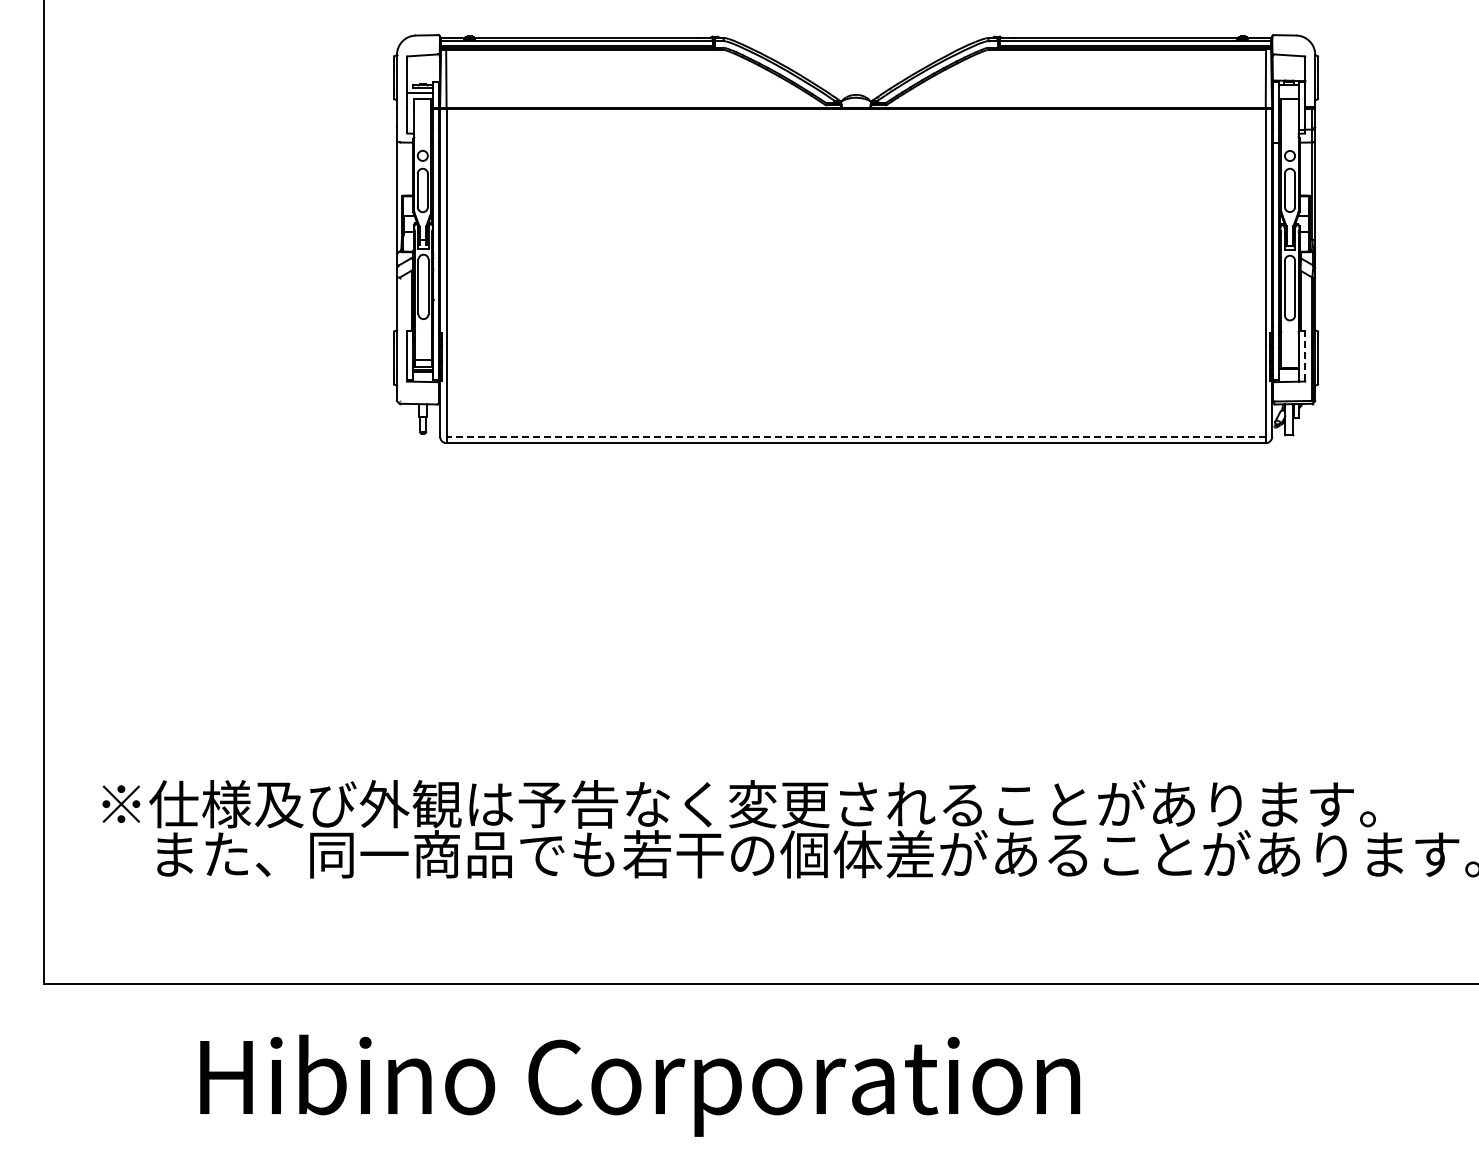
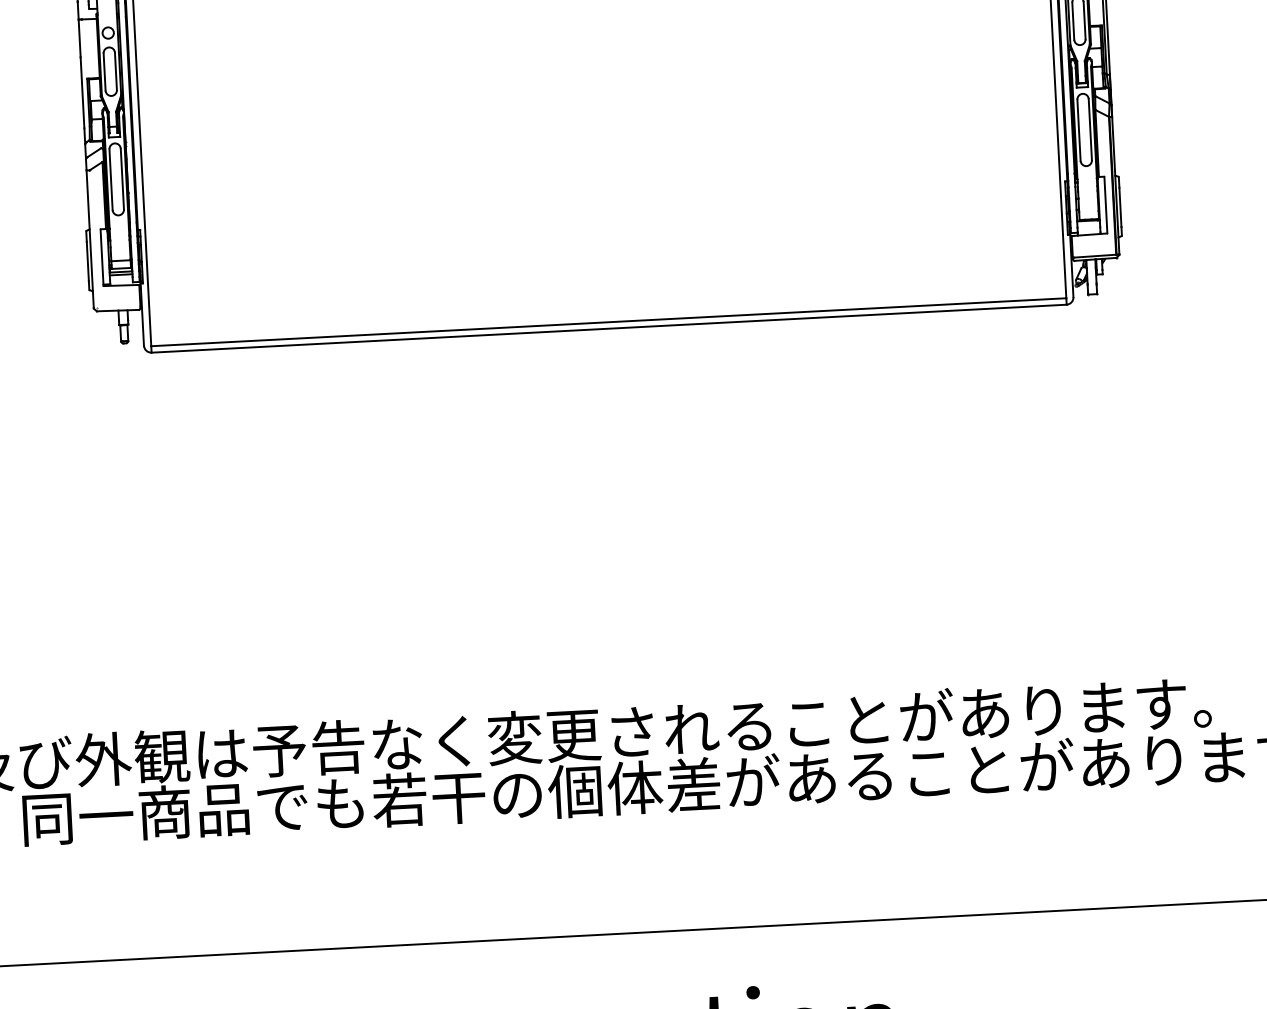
line: (1305, 355) -> (1105, 204), dashed -> solid
line: (856, 437) -> (609, 322), dashed -> solid

